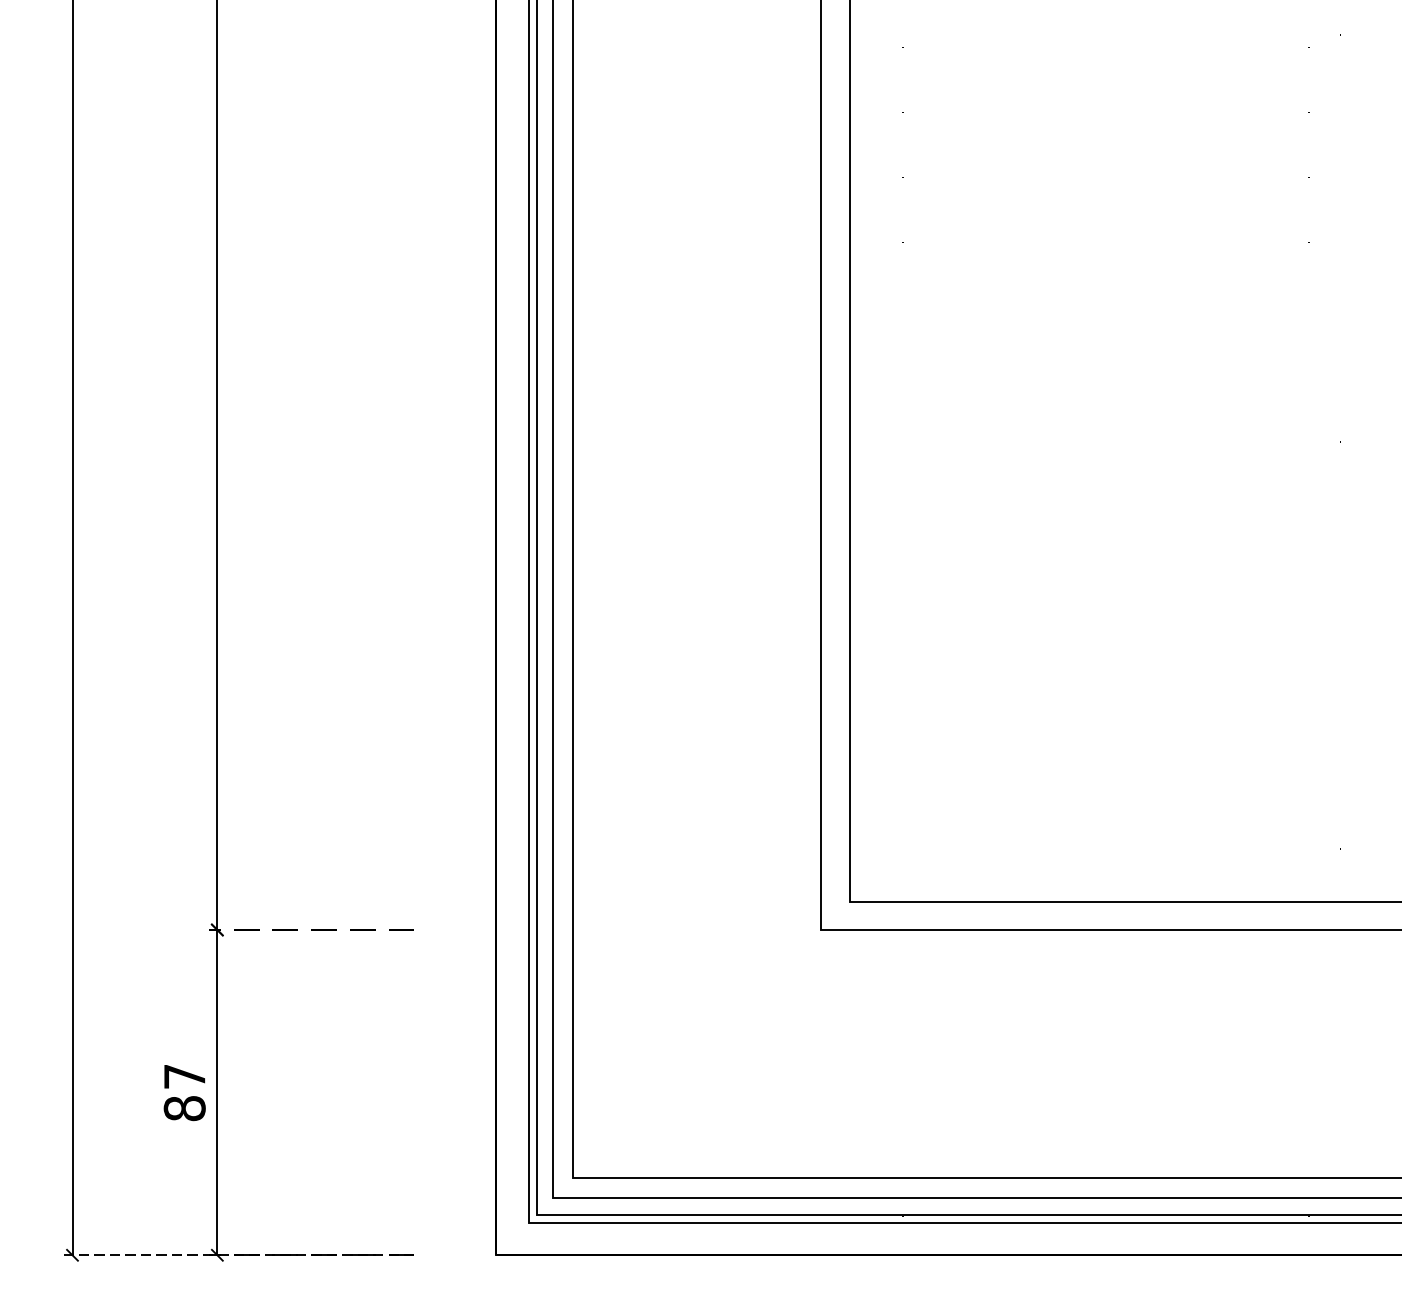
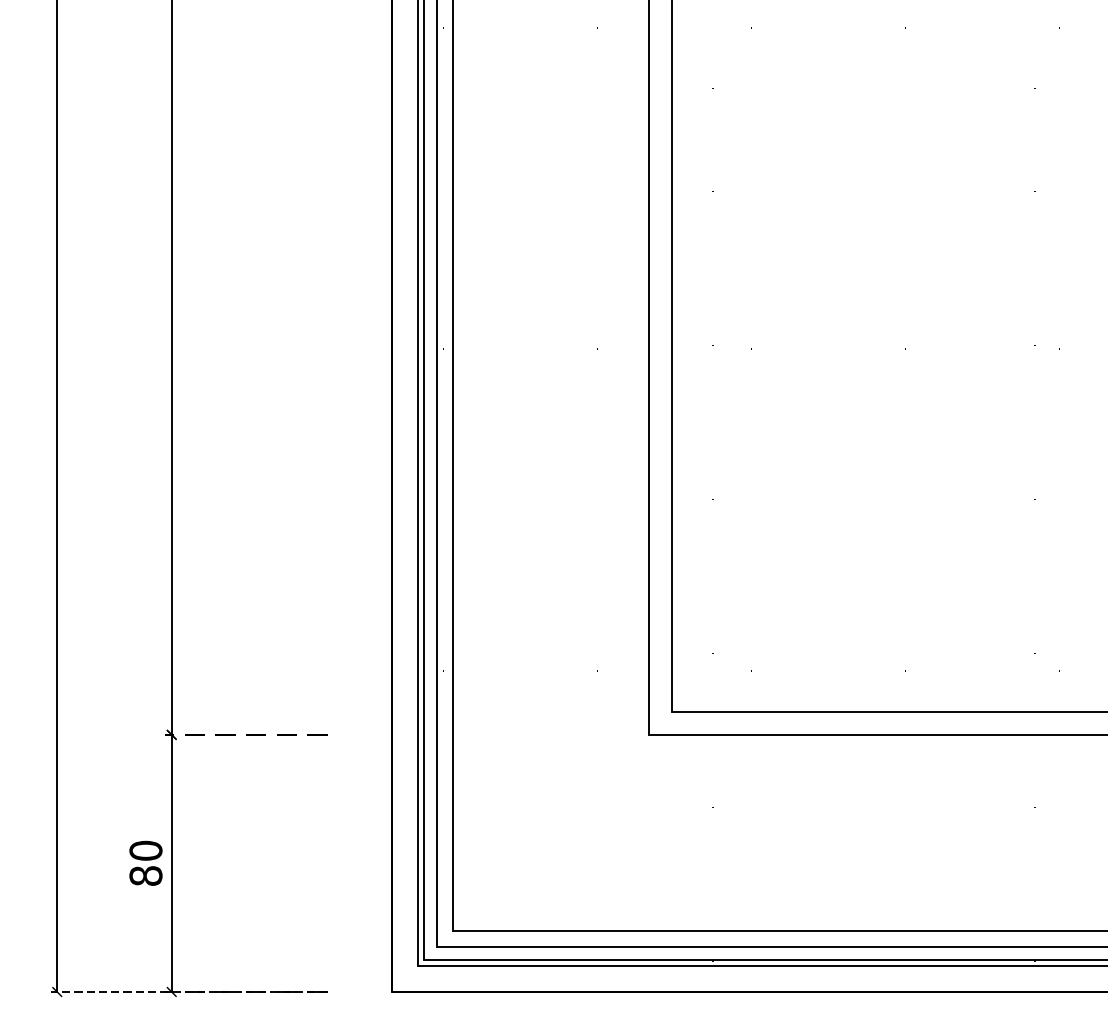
text: (184, 1076) -> (145, 850), 87 -> 80

